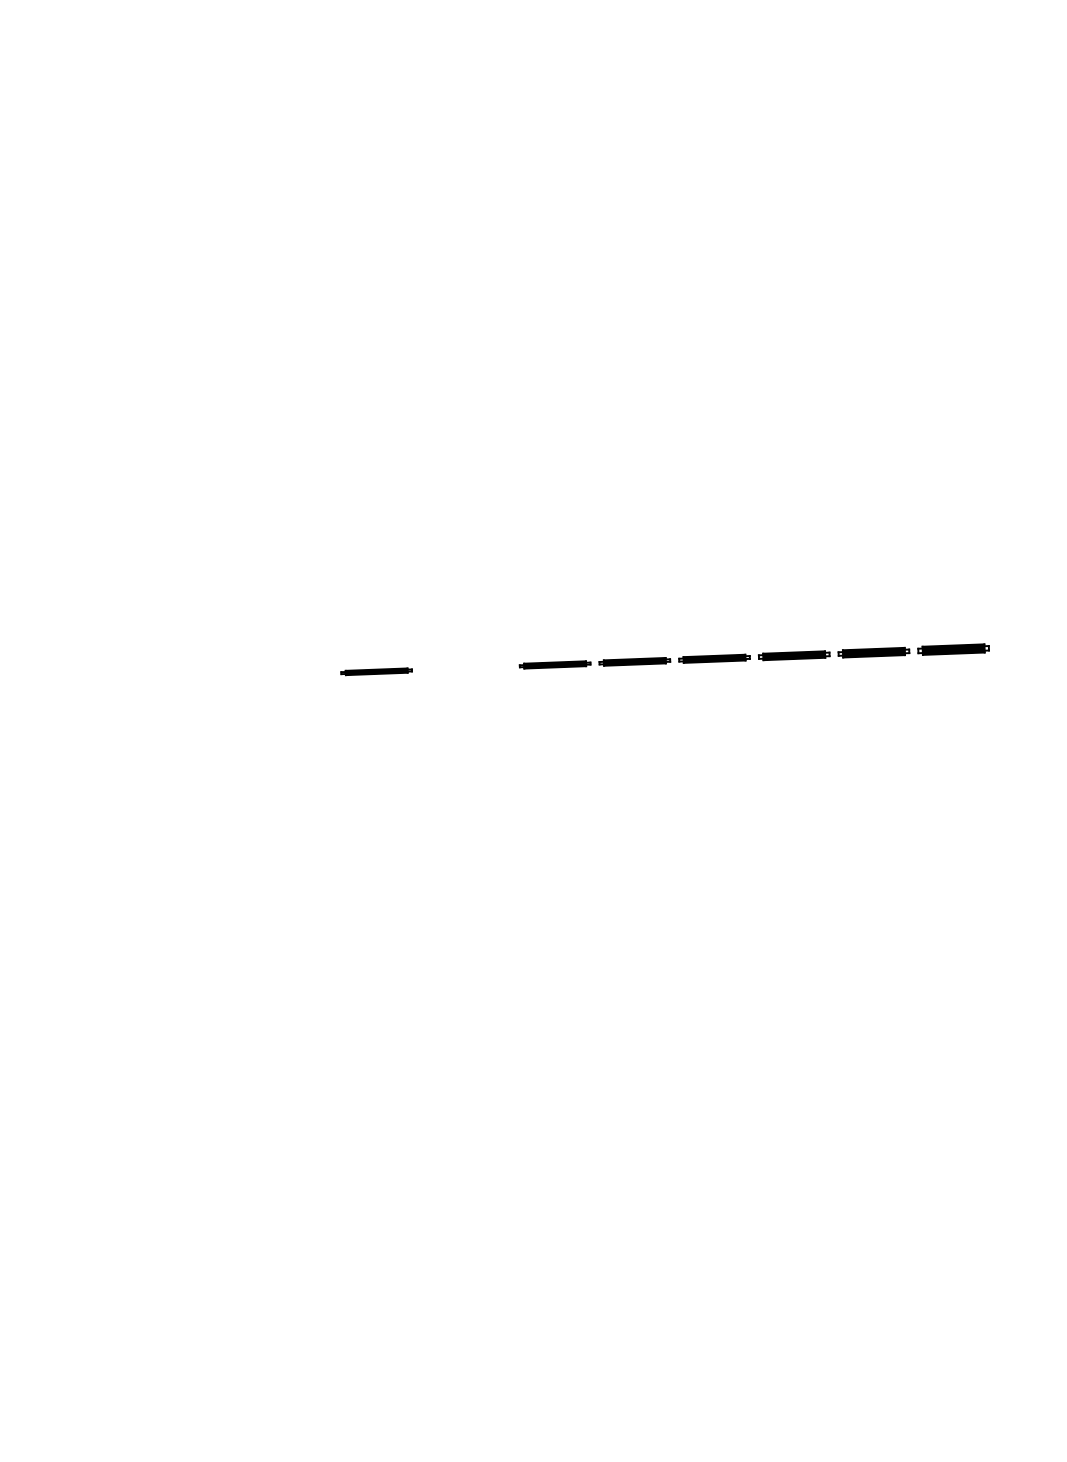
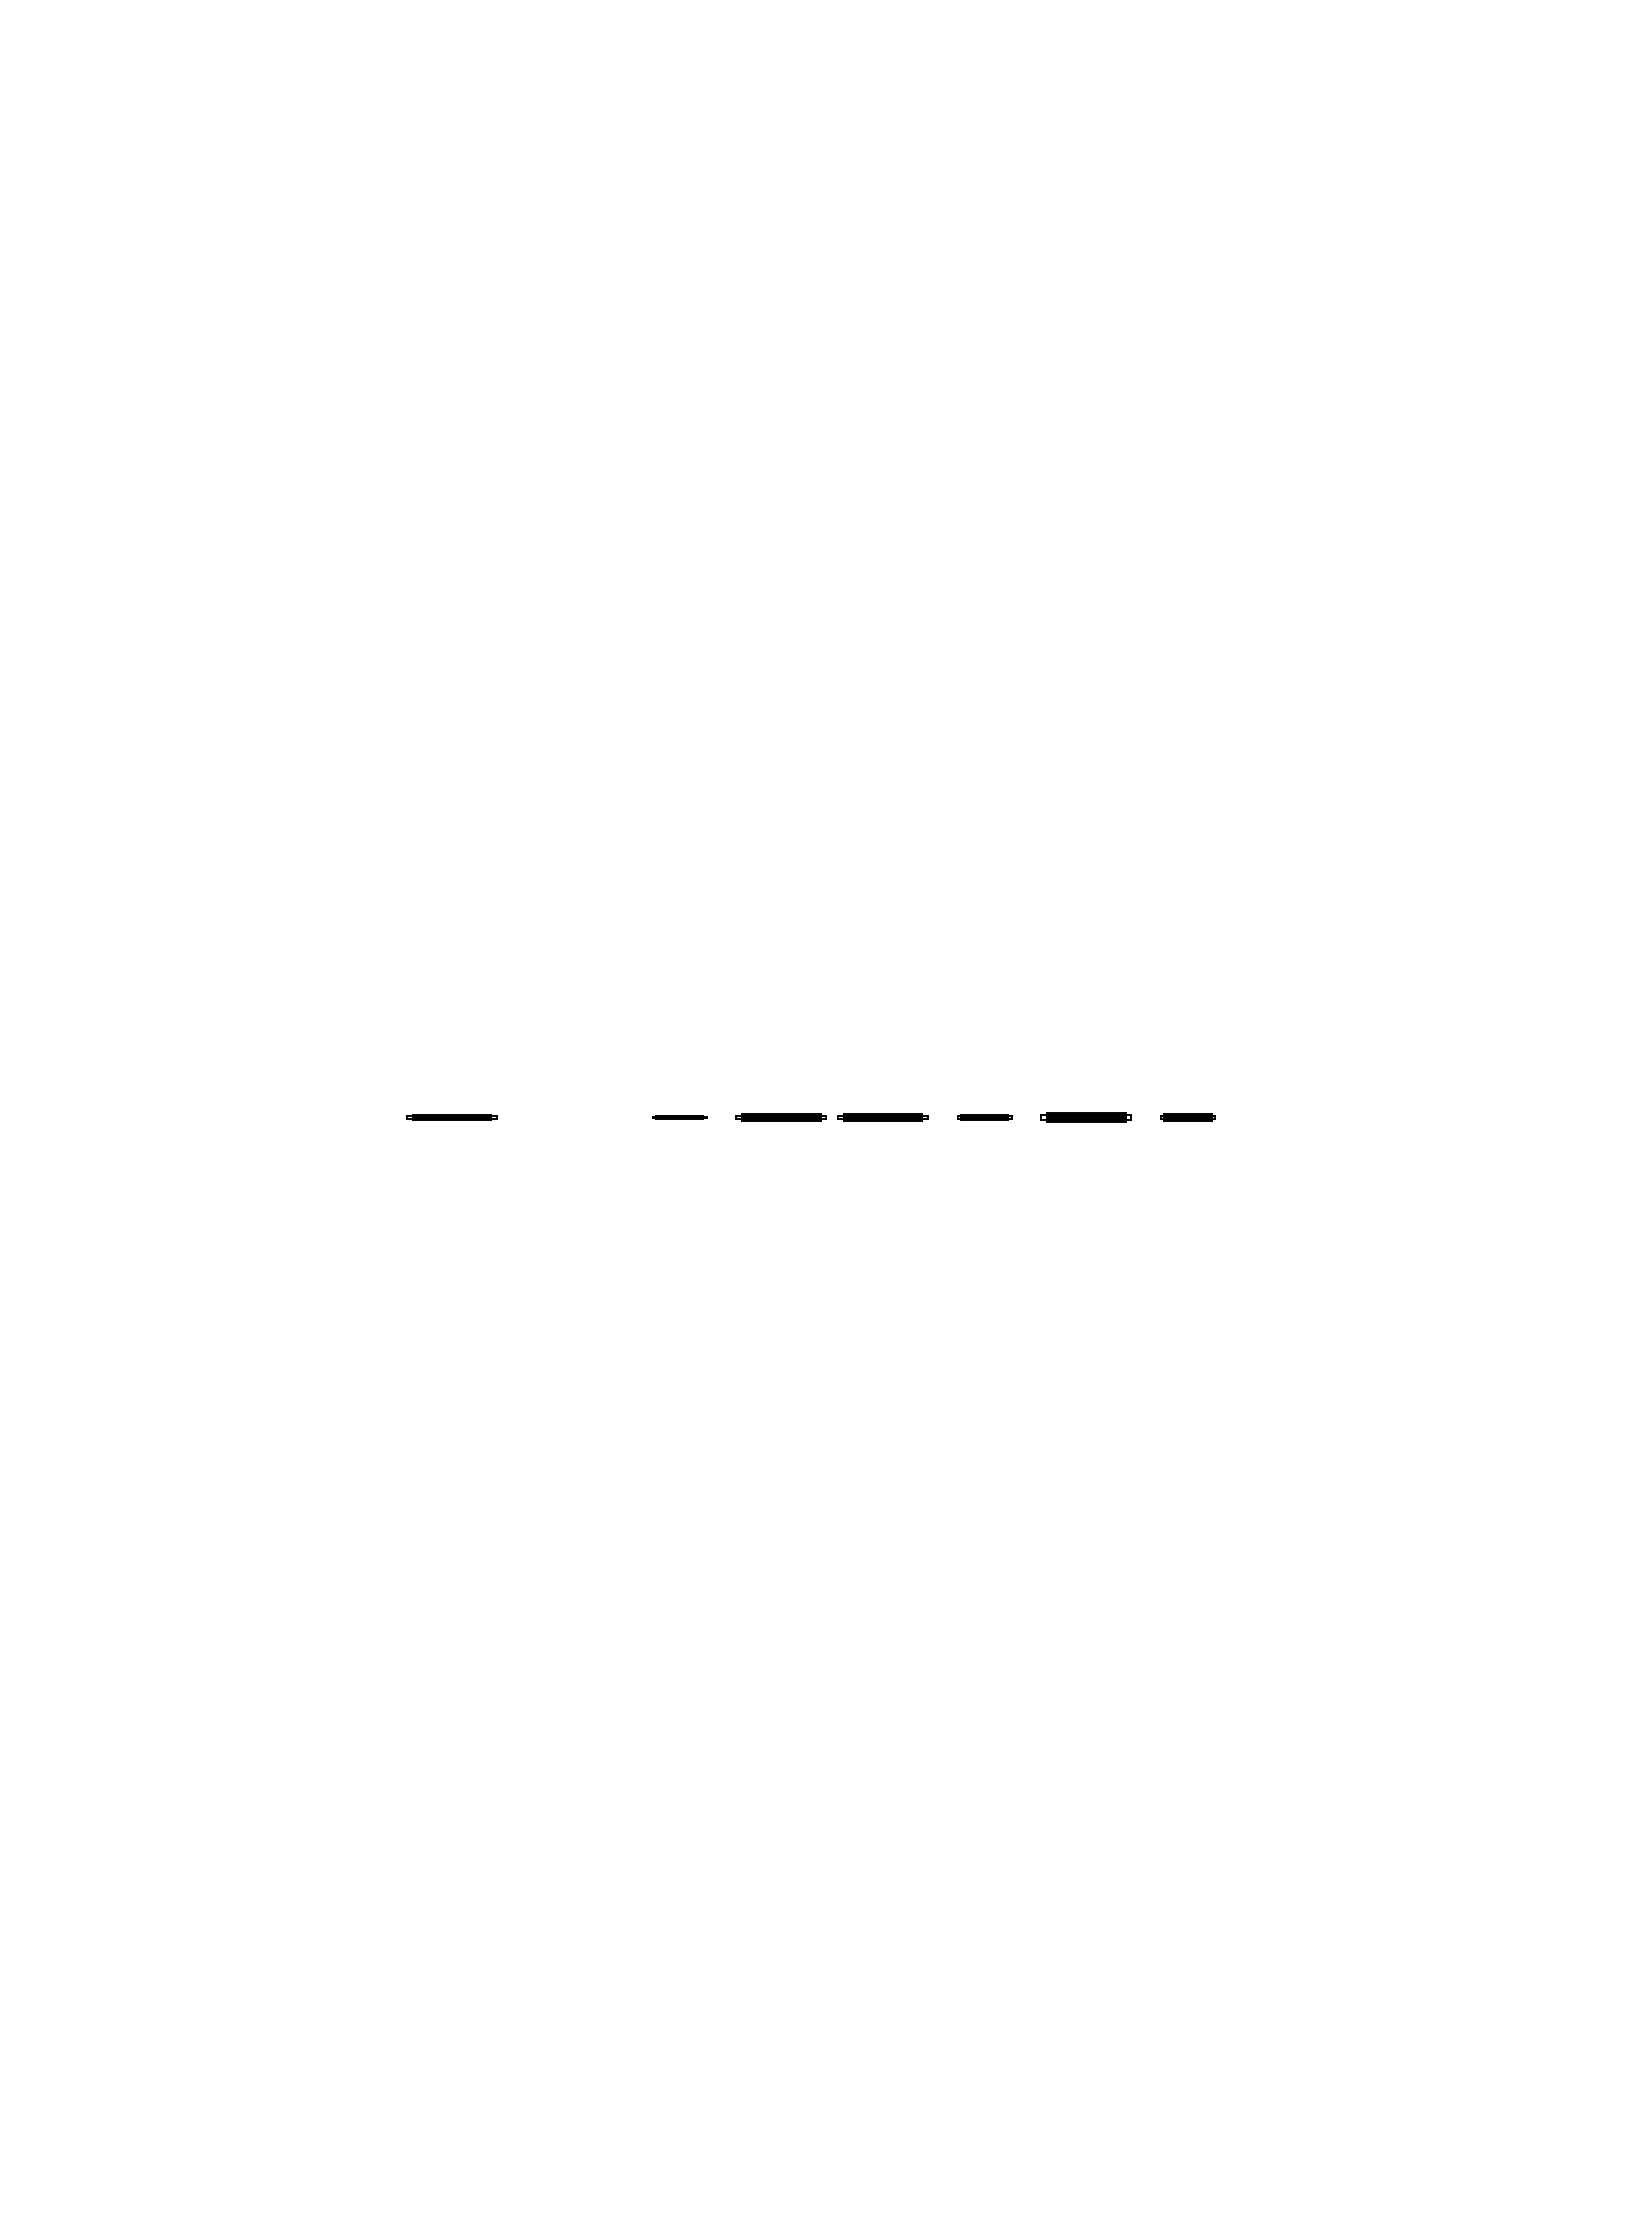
part: (953, 649) -> (1187, 1117), size x0.6
part: (794, 655) -> (984, 1117), size x0.6
part: (555, 664) -> (679, 1117), size x0.6

